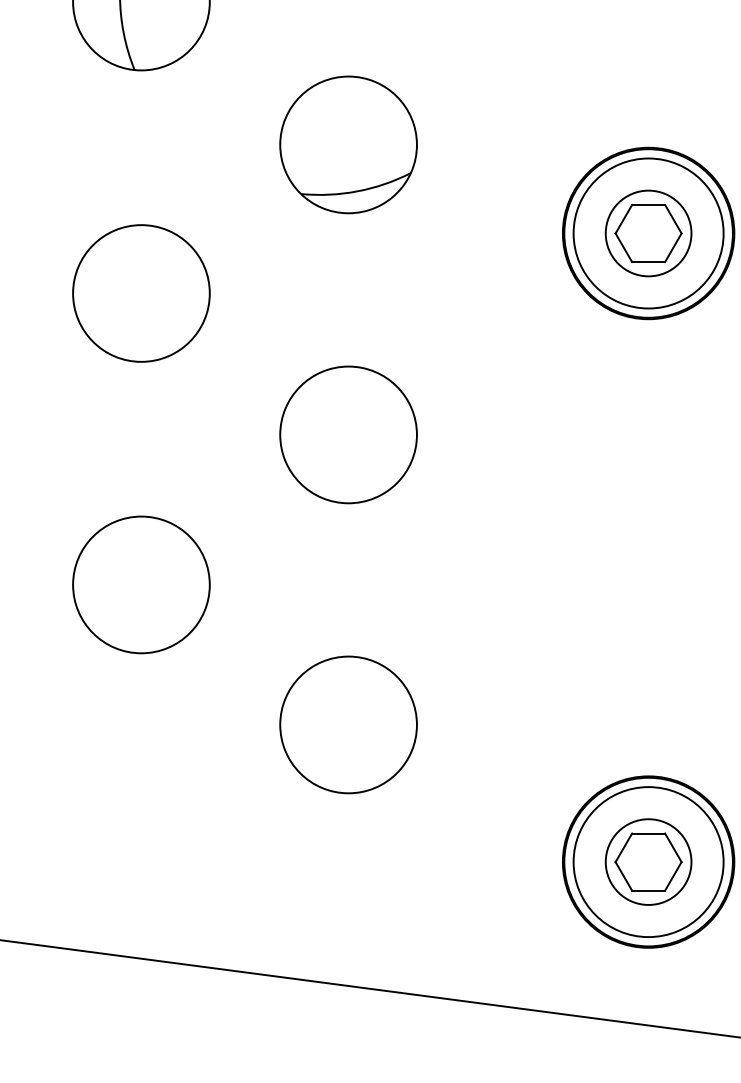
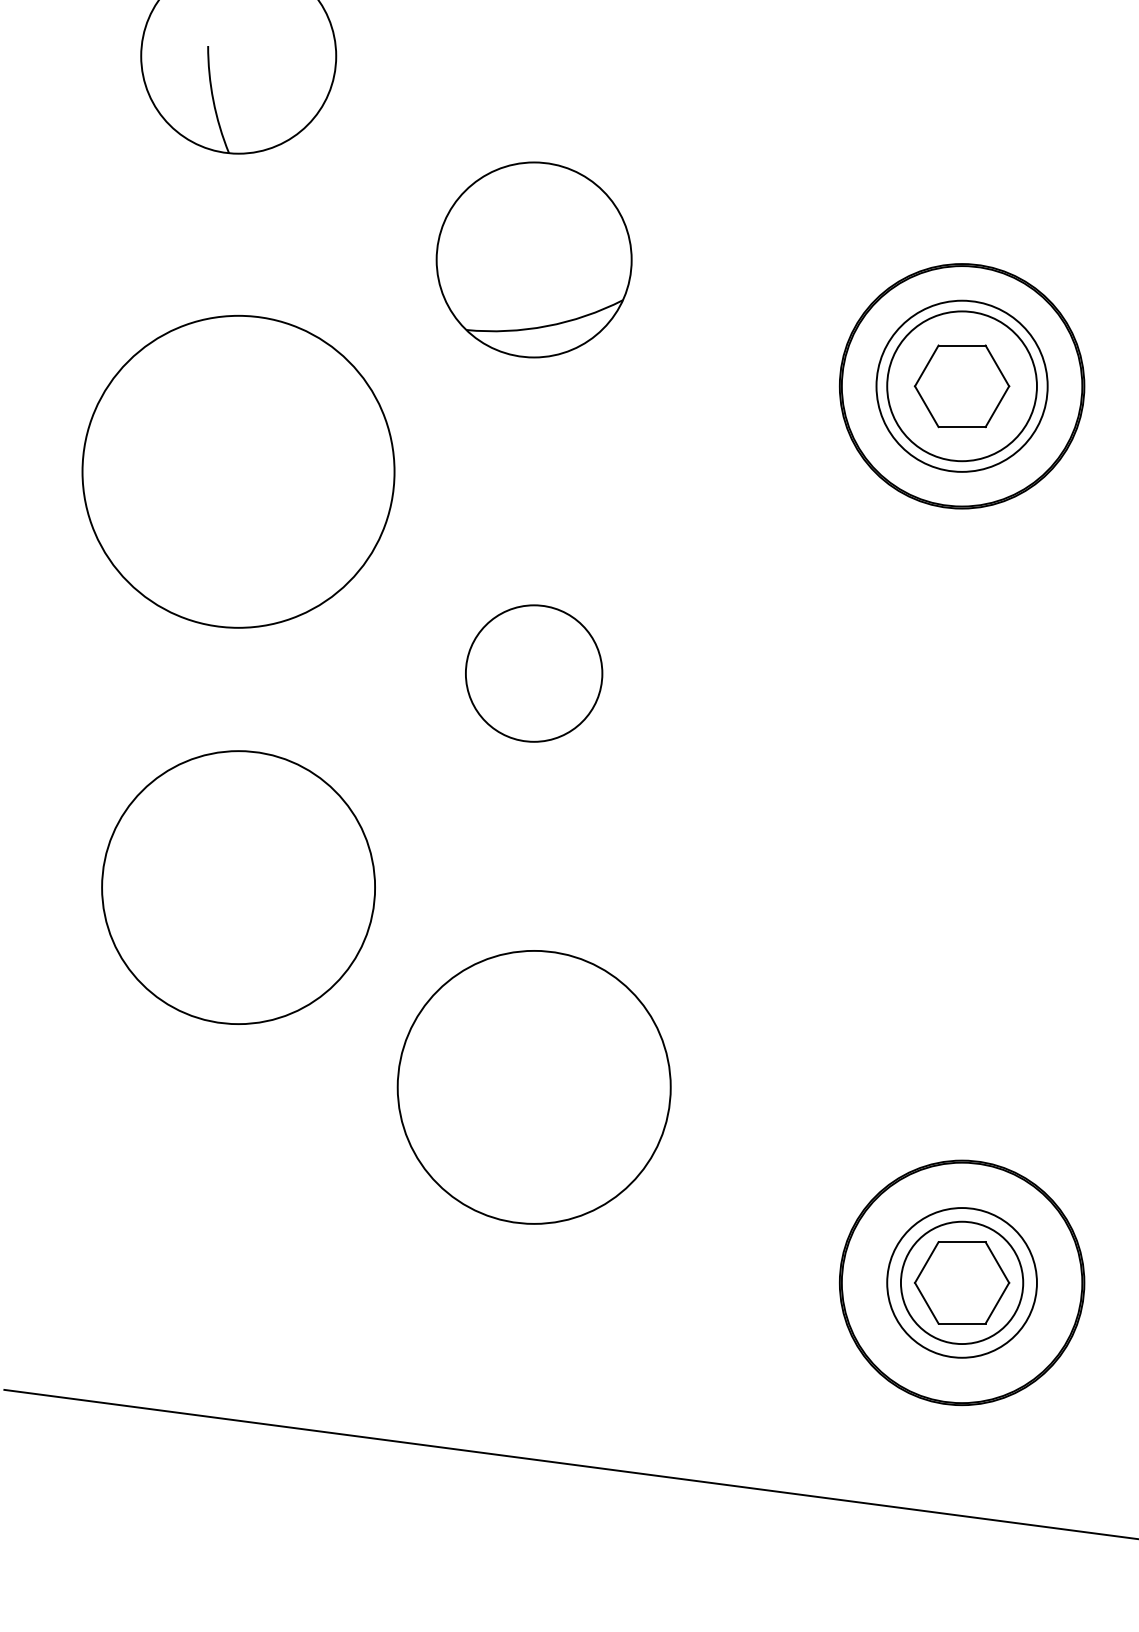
circle: (648, 233) -> (961, 386), size x1.4
circle: (648, 233) -> (962, 386), size x0.7
circle: (141, 293) -> (238, 471), size x1.6
circle: (348, 434) -> (533, 673), size x0.7
circle: (141, 584) -> (238, 887), size x1.4
circle: (348, 724) -> (533, 1086), size x1.4
circle: (648, 861) -> (962, 1282), size x0.7

